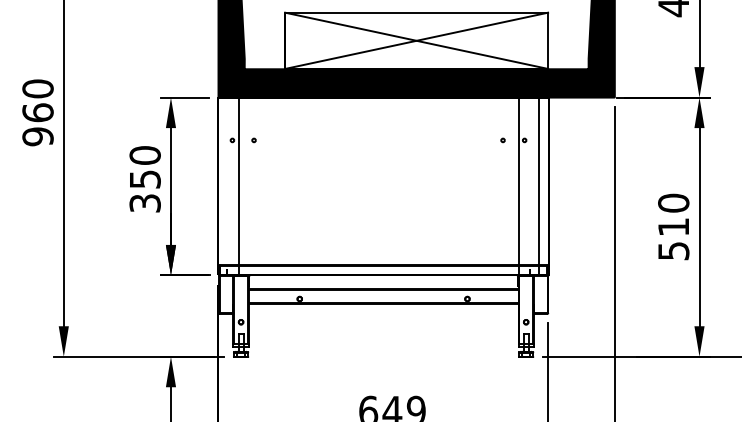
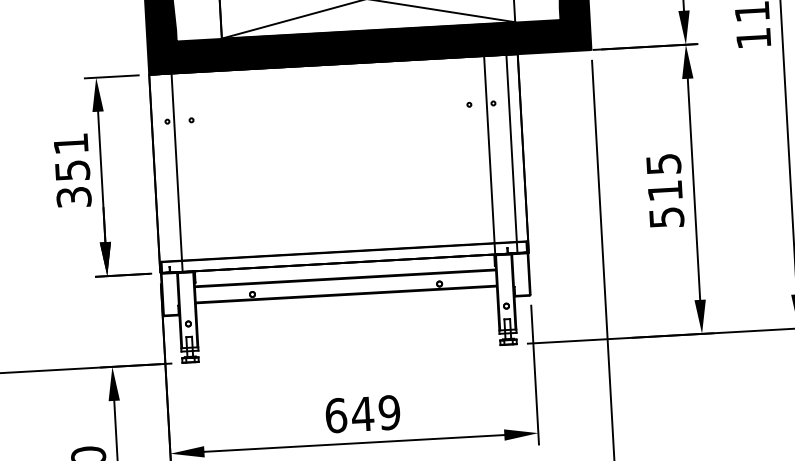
text: (144, 155) -> (70, 143), 350 -> 351
text: (673, 202) -> (663, 163), 510 -> 515

